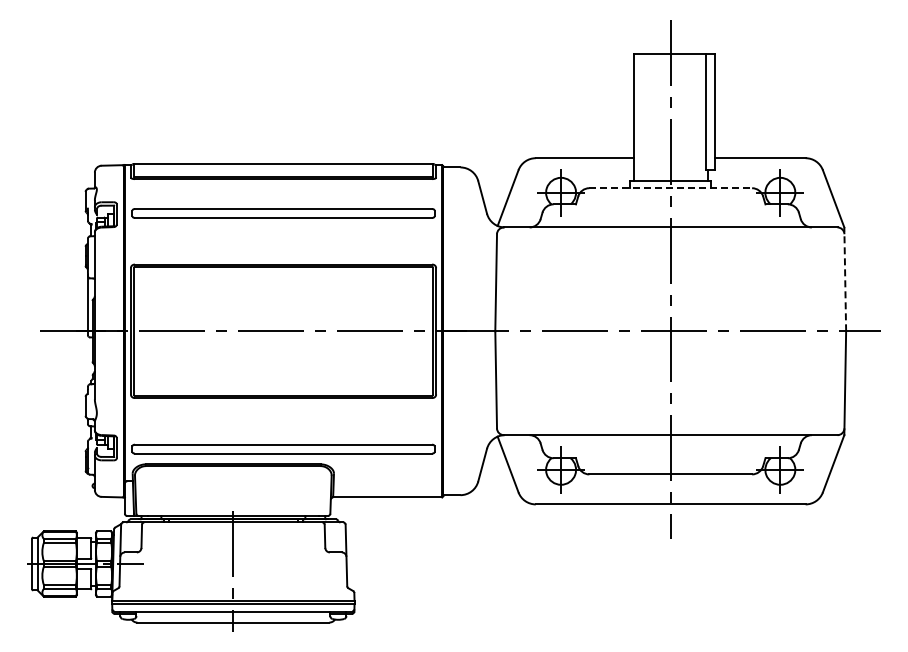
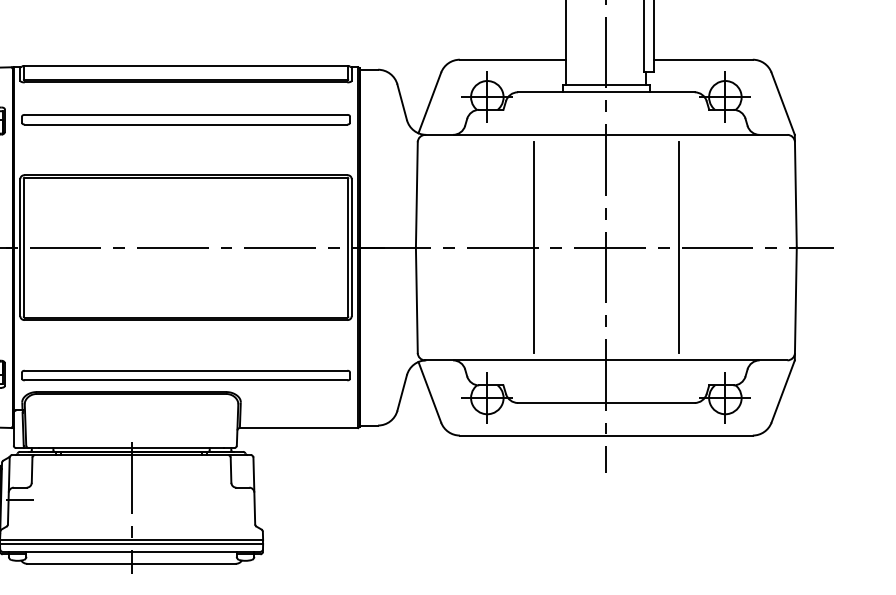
line: (671, 188) -> (607, 92), dashed -> solid
line: (845, 279) -> (796, 191), dashed -> solid
line: (603, 331) -> (533, 247), added
line: (737, 331) -> (678, 247), added

